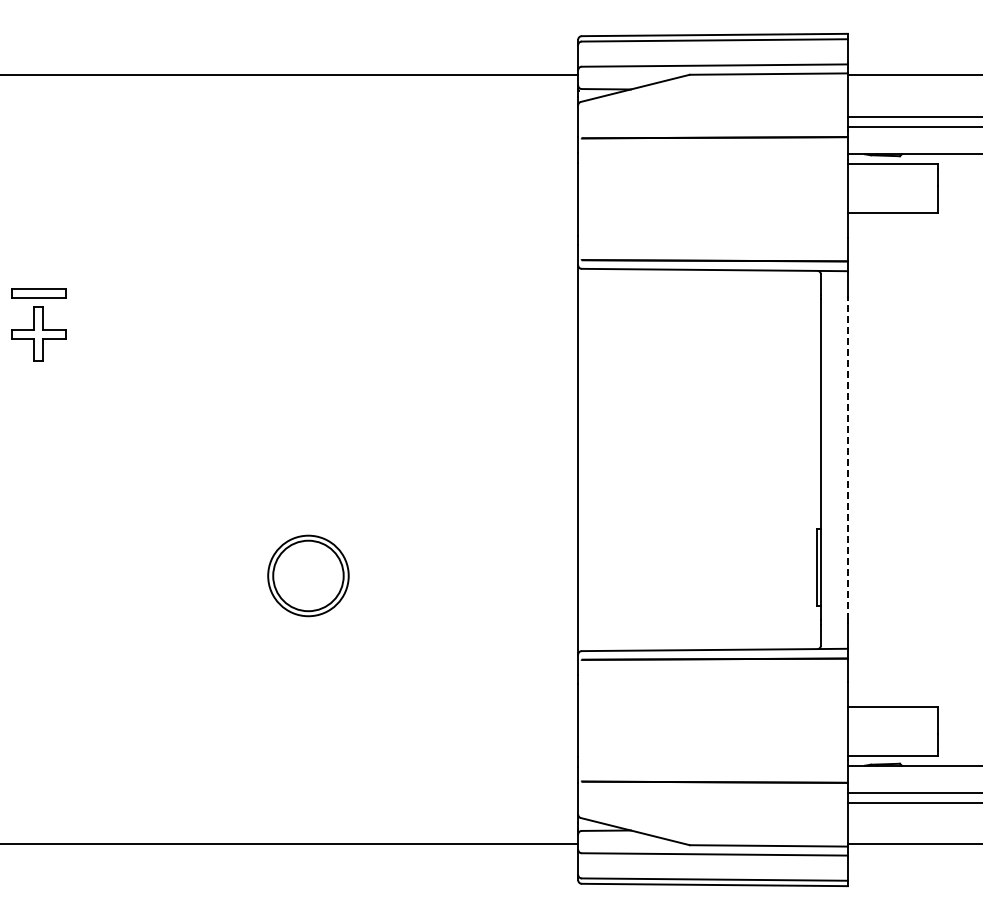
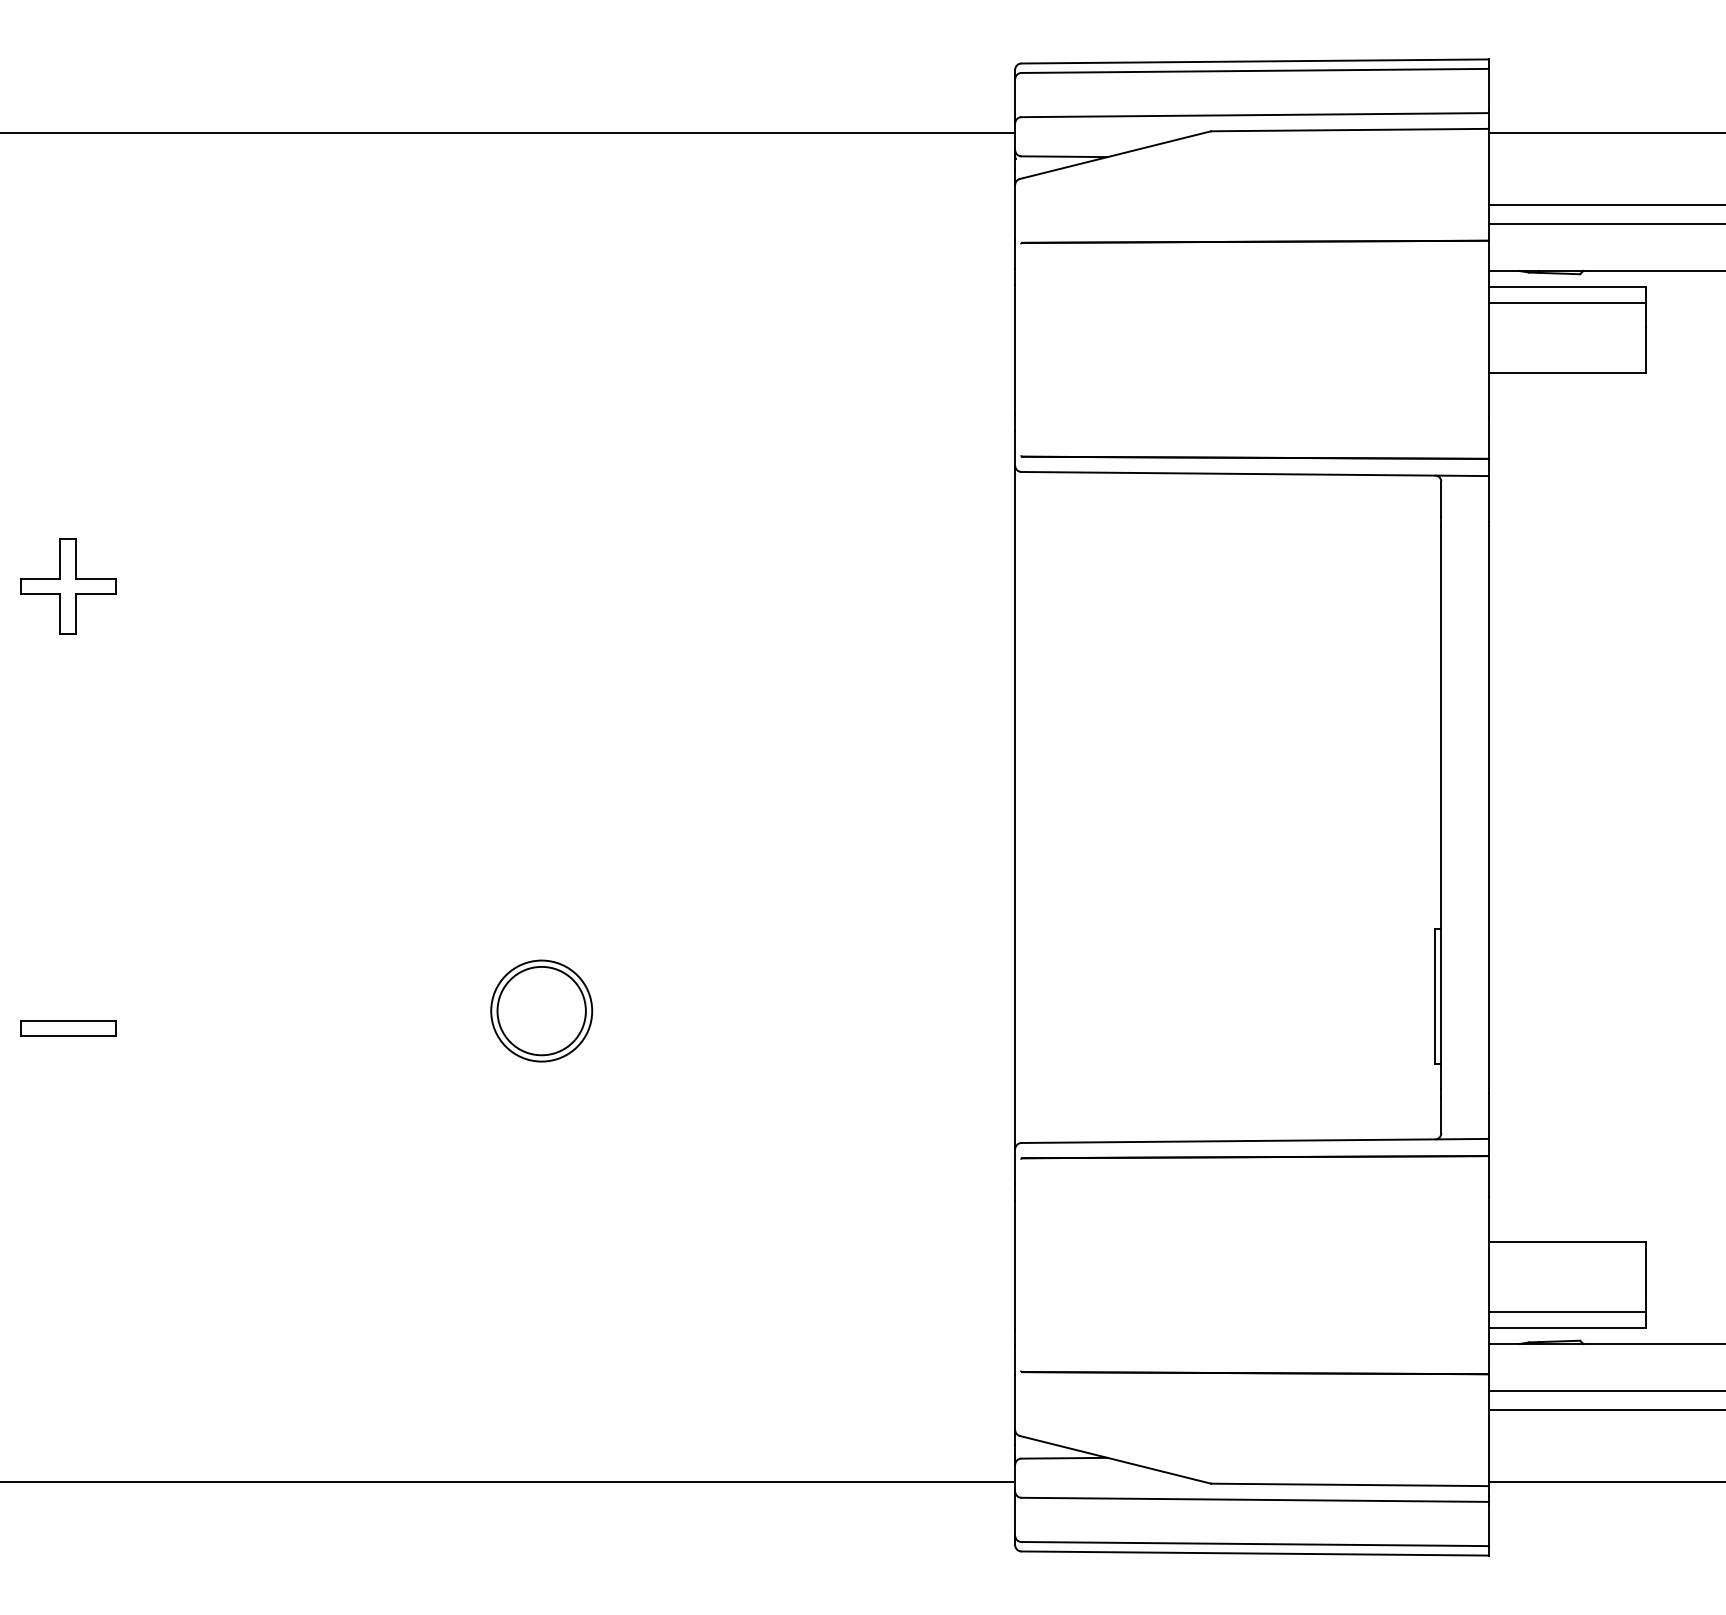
line: (892, 172) -> (1566, 302), added
part: (38, 293) -> (67, 1027), moved
line: (847, 459) -> (1487, 806), dashed -> solid
part: (308, 575) -> (541, 1010), size x0.71
line: (892, 747) -> (1566, 1312), added

